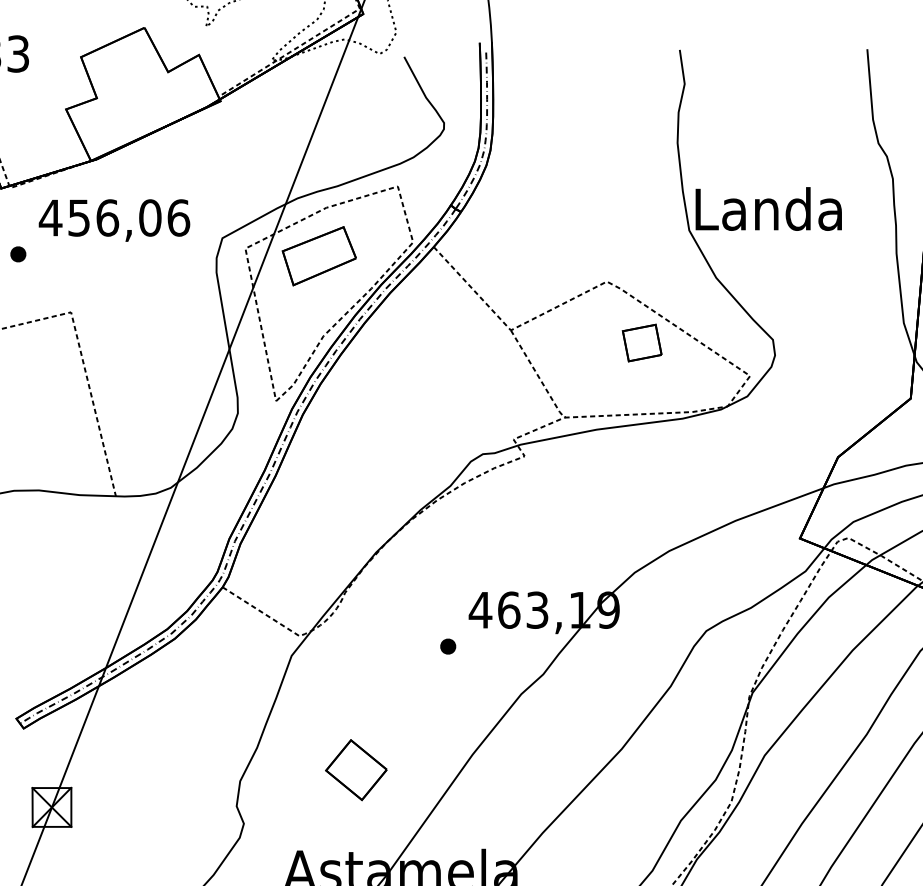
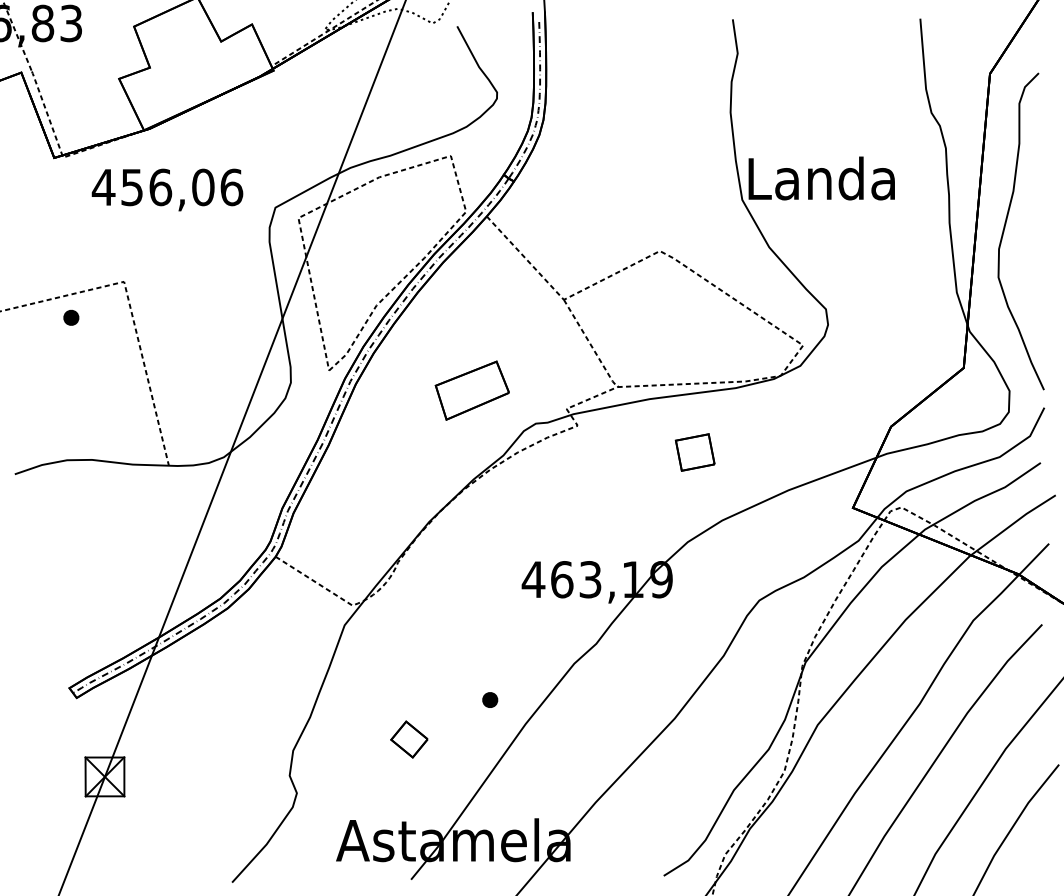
part: (18, 254) -> (71, 317), moved
part: (318, 256) -> (471, 390), moved
part: (641, 343) -> (694, 452), moved
part: (448, 646) -> (490, 699), moved
part: (356, 770) -> (409, 739), size x0.6

